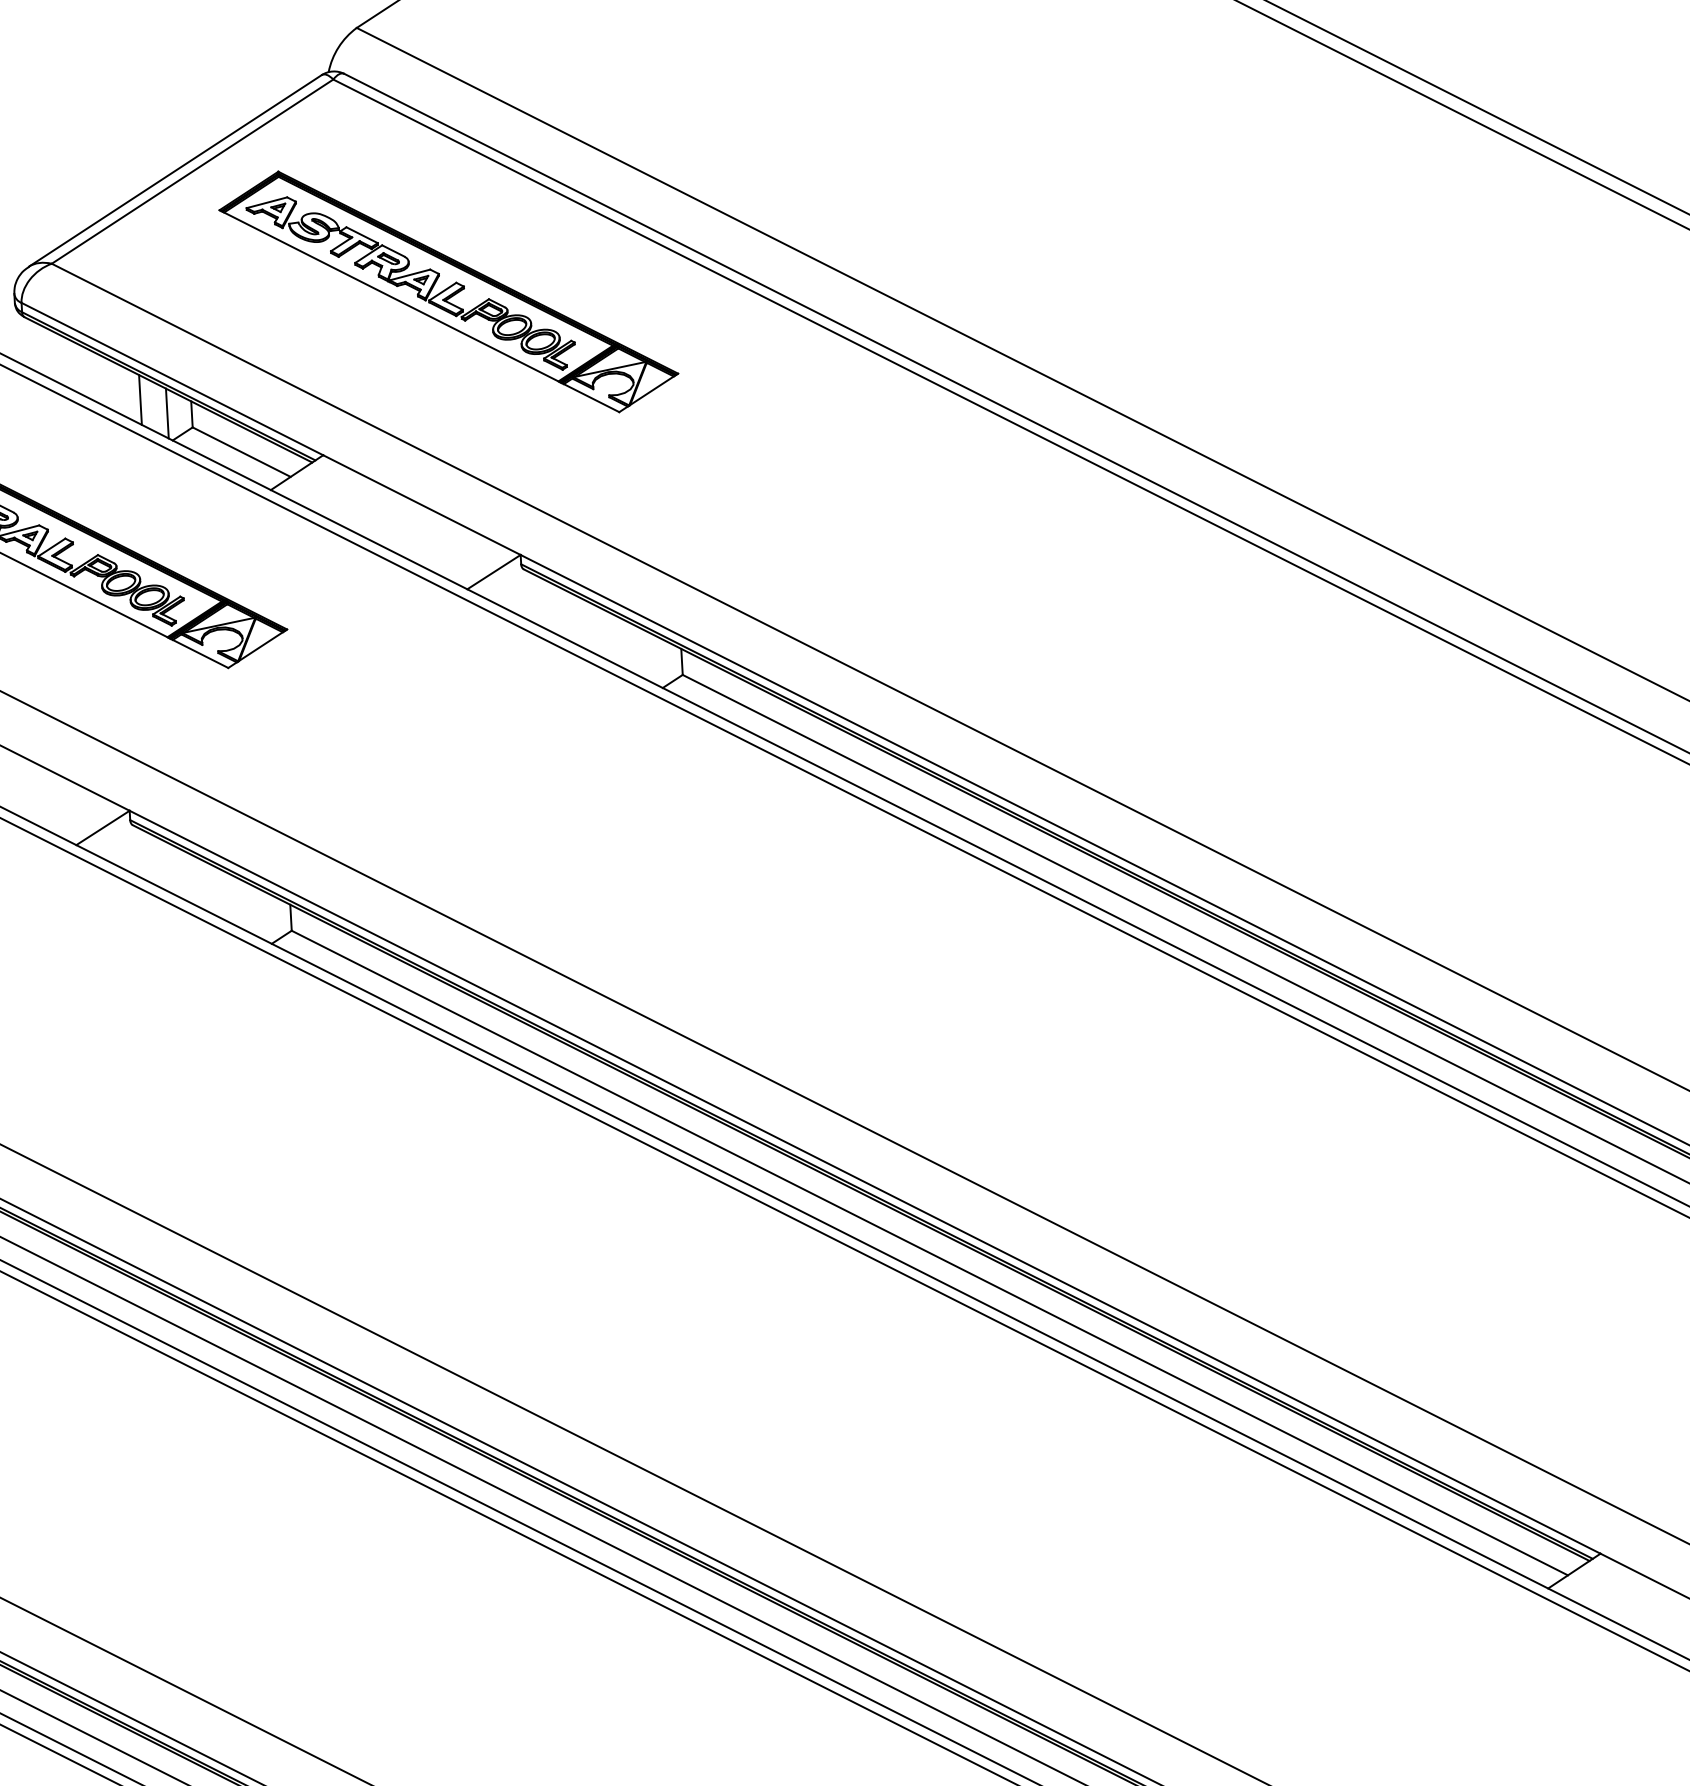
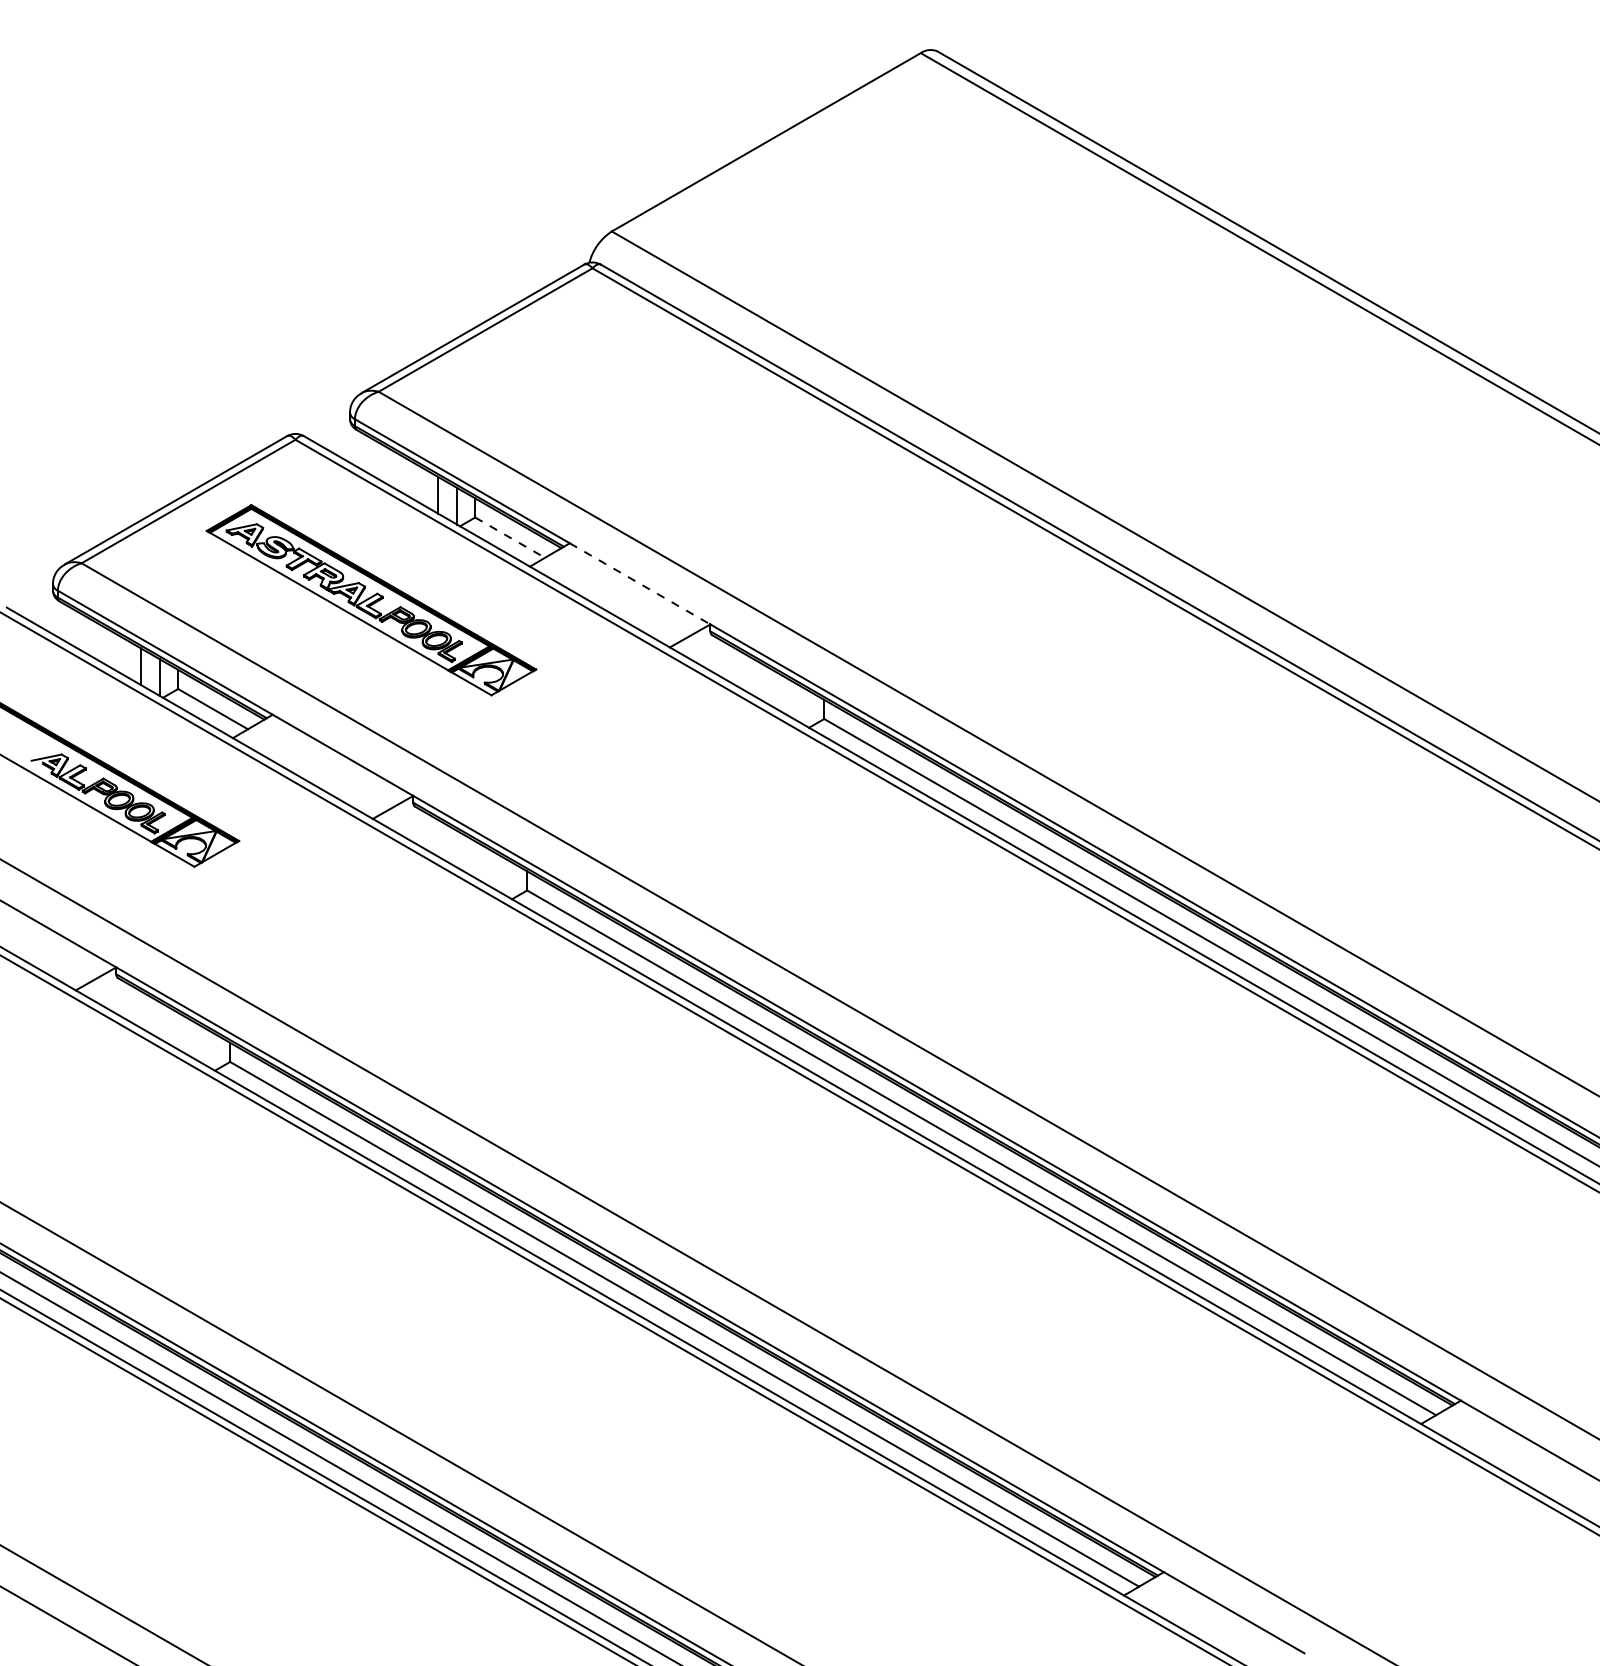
part: (448, 291) -> (668, 428), removed
line: (242, 451) -> (510, 537), solid -> dashed
line: (422, 505) -> (640, 584), solid -> dashed

